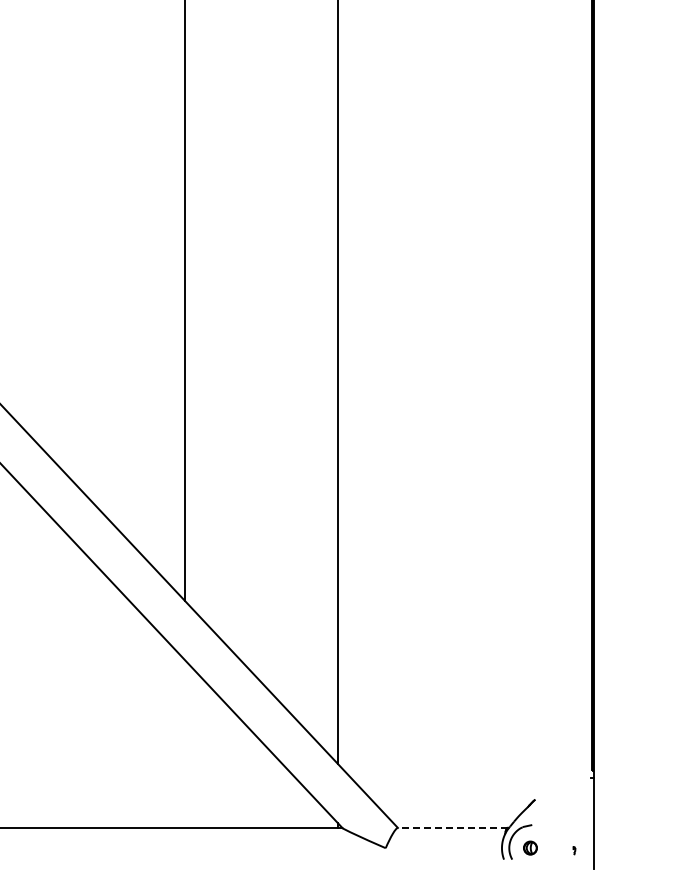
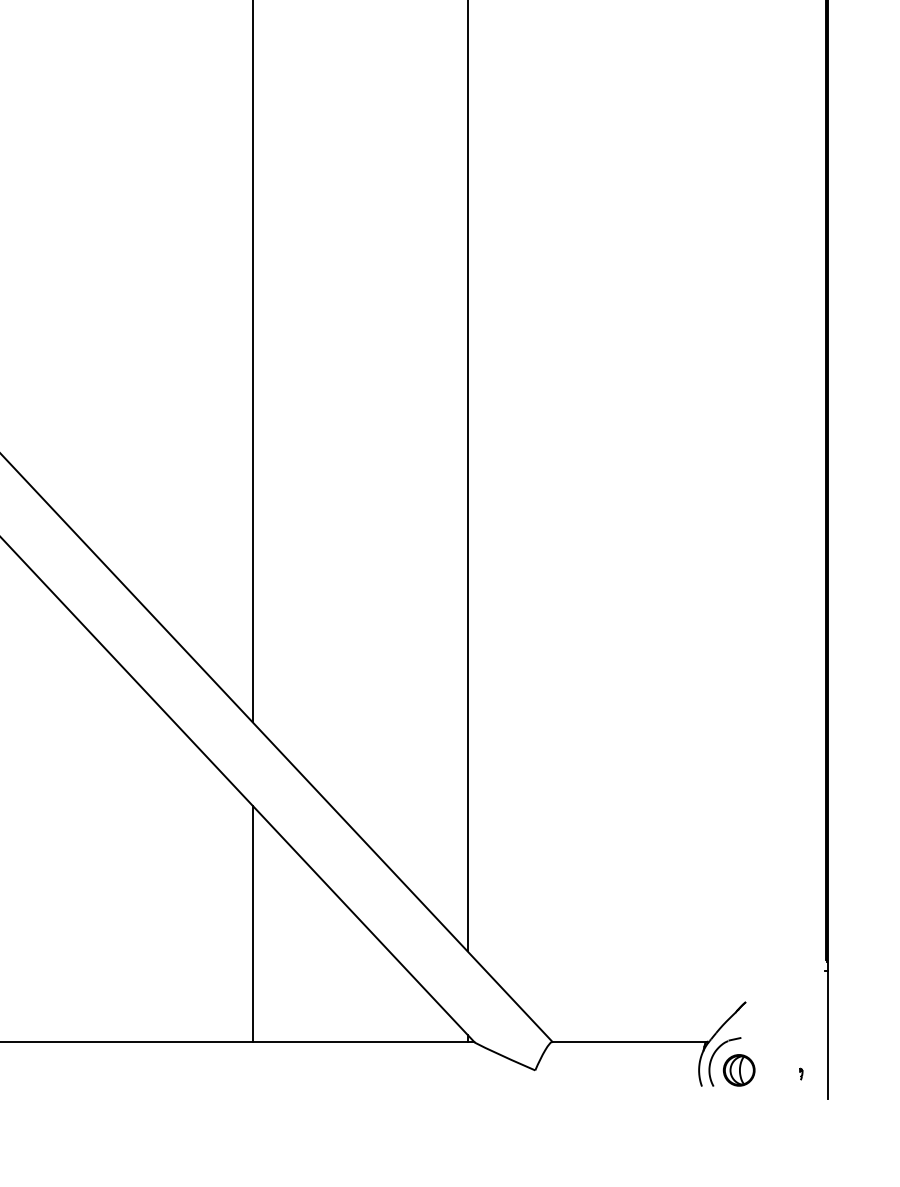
line: (185, 743) -> (253, 922), added
line: (452, 827) -> (629, 1041), dashed -> solid
part: (530, 847) -> (739, 1069), size x1.67

